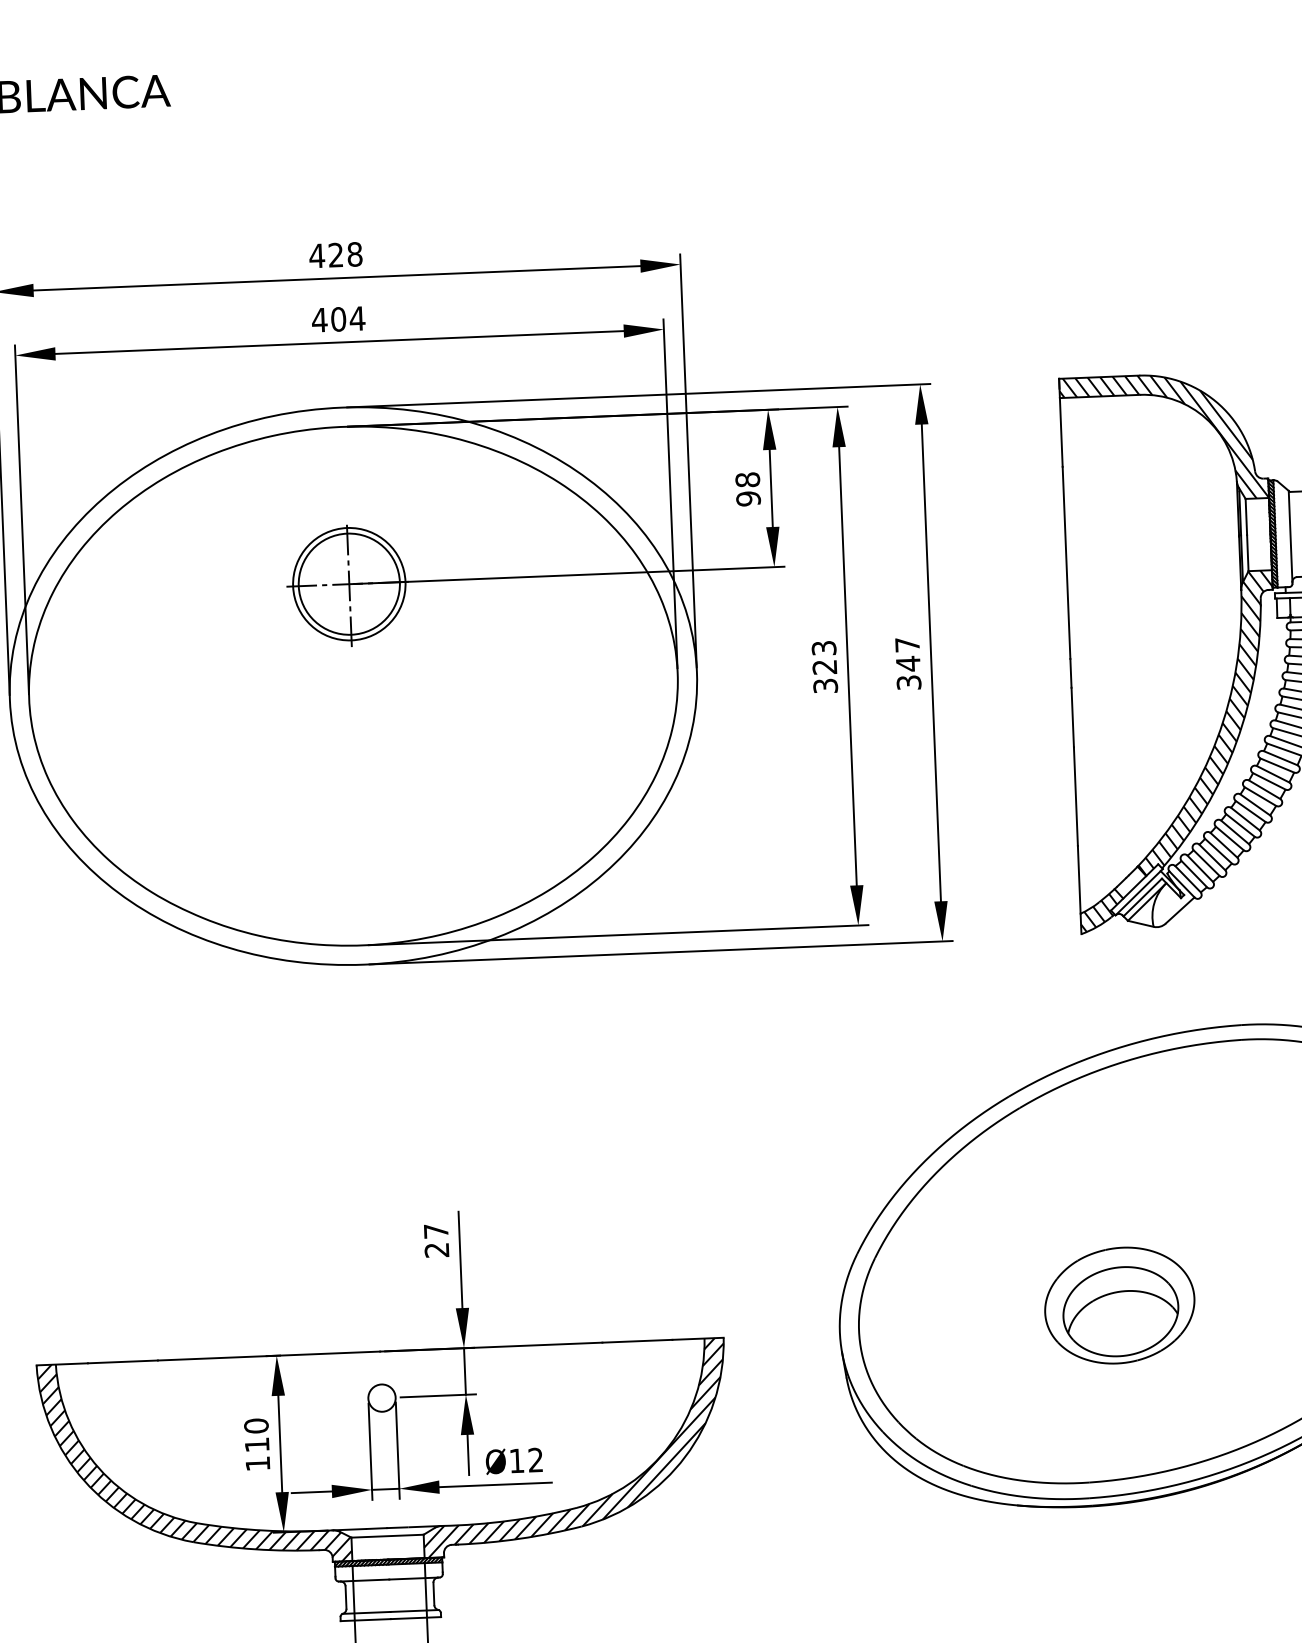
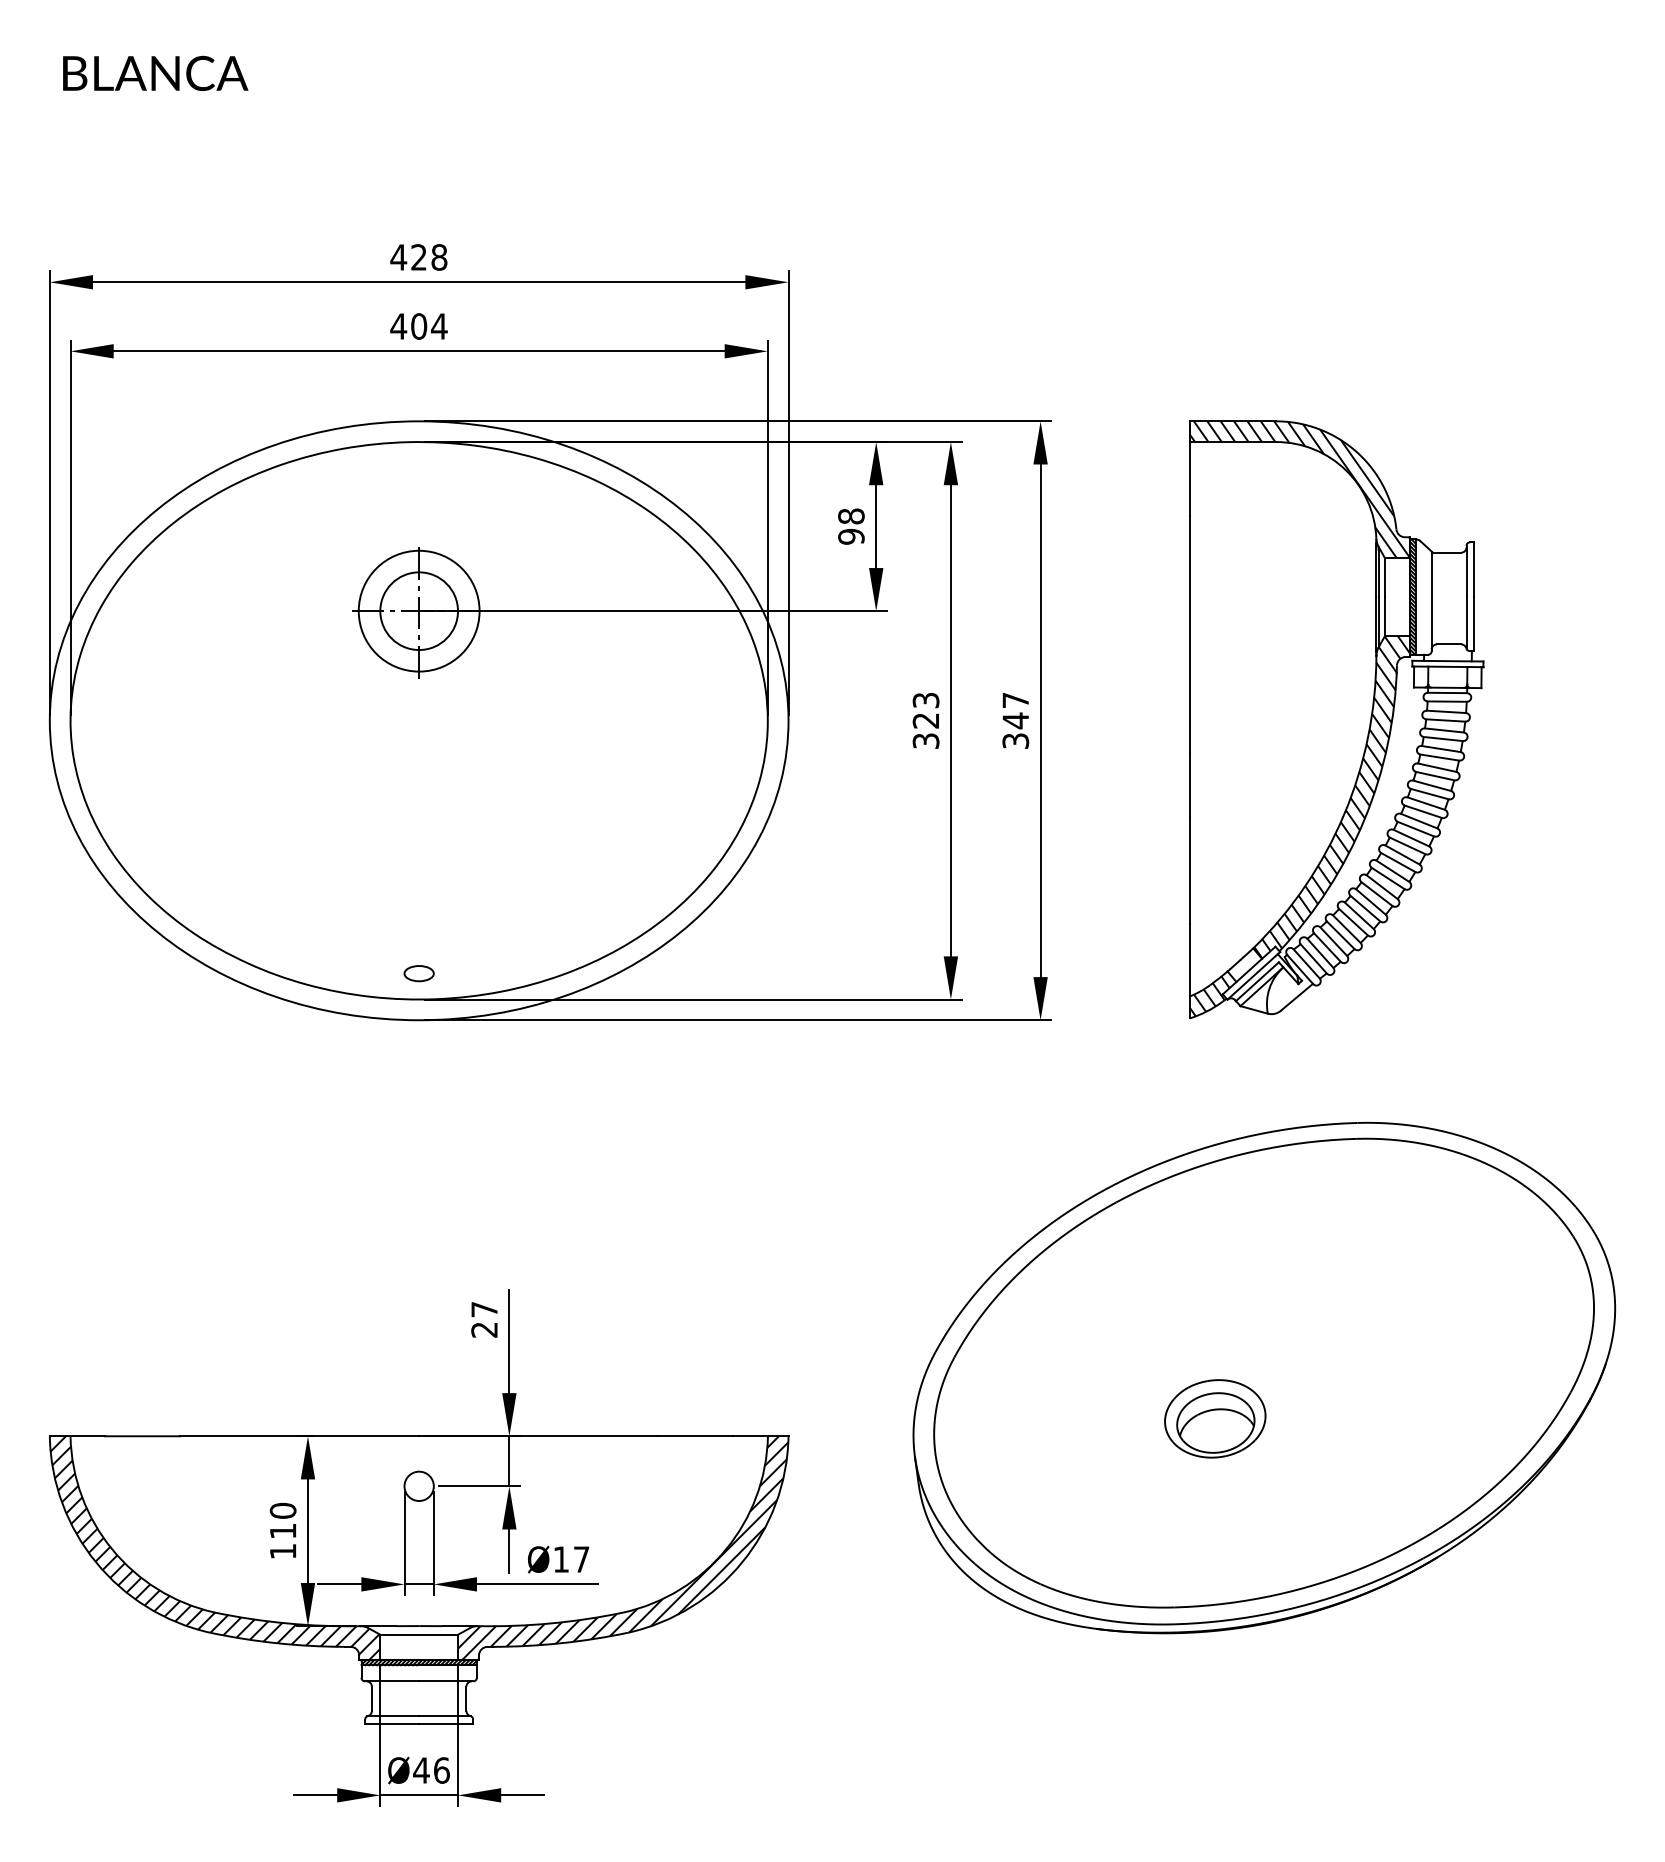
circle: (349, 584) -> (419, 611), size x0.71
part: (362, 921) -> (418, 973), added
part: (1120, 1305) -> (1215, 1418), size x0.62
text: (535, 1460) -> (581, 1559), Ø12 -> Ø17

